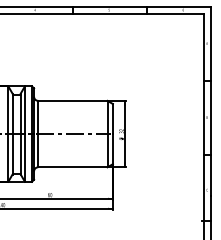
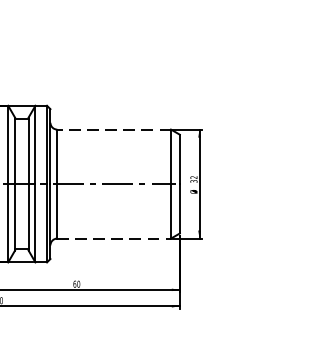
line: (72, 100) -> (113, 128), solid -> dashed
line: (72, 167) -> (113, 238), solid -> dashed

